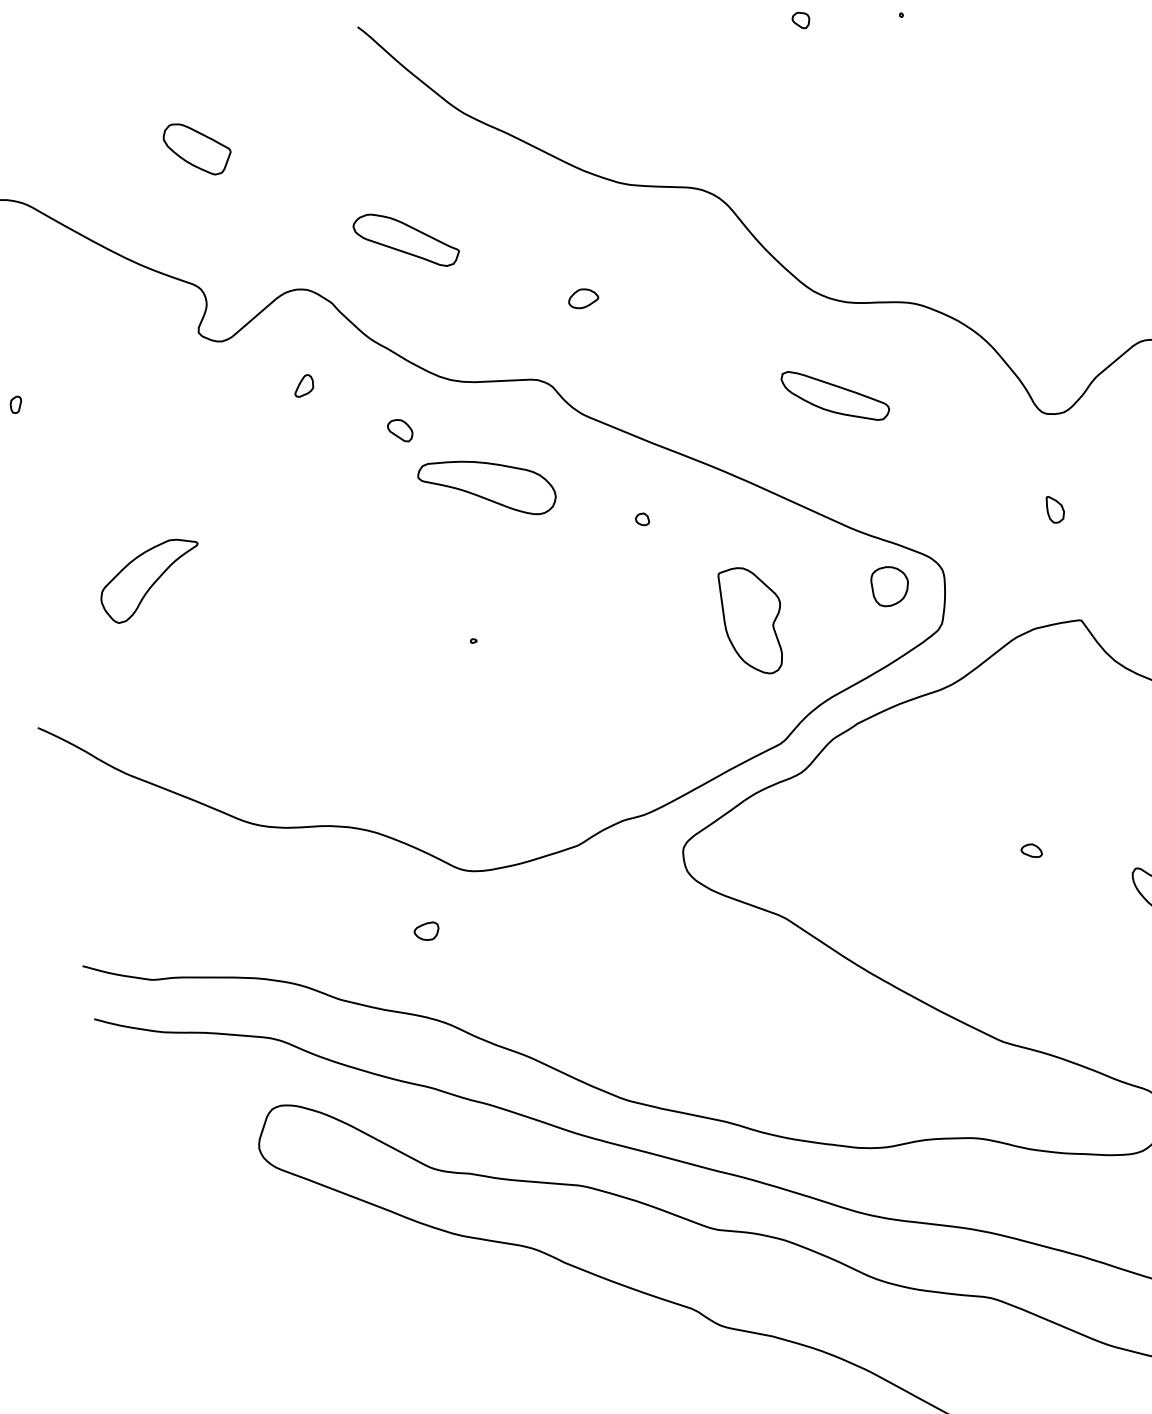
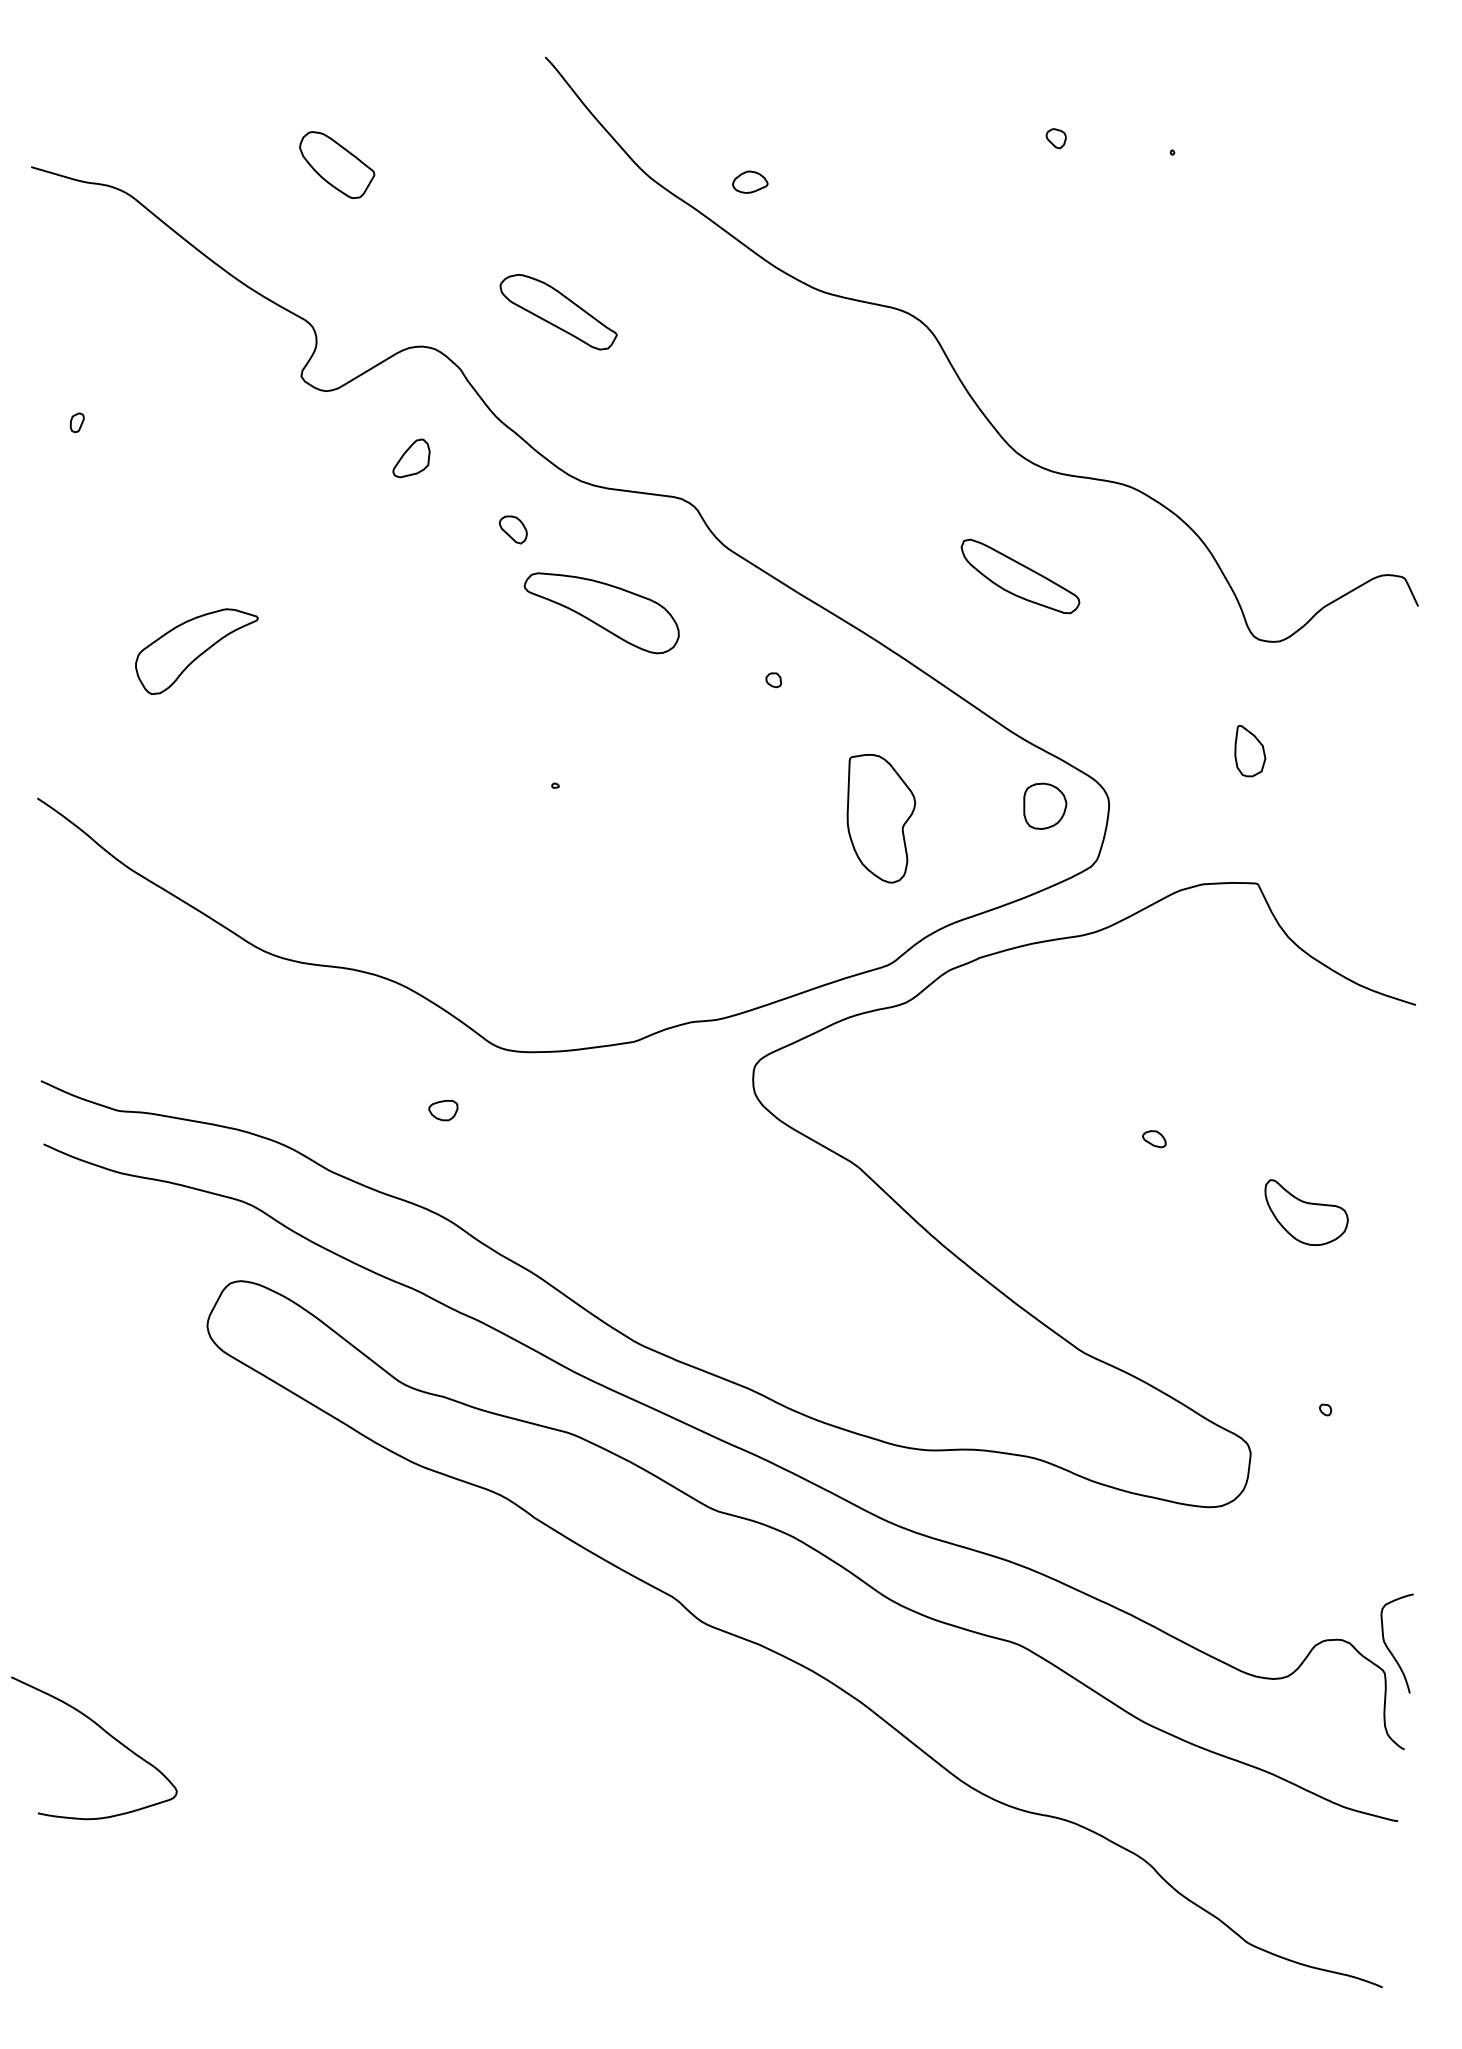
part: (583, 297) -> (750, 181), moved
part: (303, 385) -> (411, 458), size x1.6
part: (1055, 508) -> (1250, 750), size x1.6

